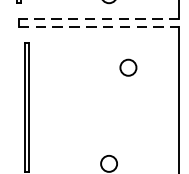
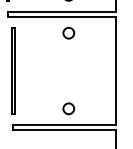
line: (98, 19) -> (61, 11), dashed -> solid
line: (99, 28) -> (62, 17), dashed -> solid
circle: (127, 66) -> (68, 32), moved

